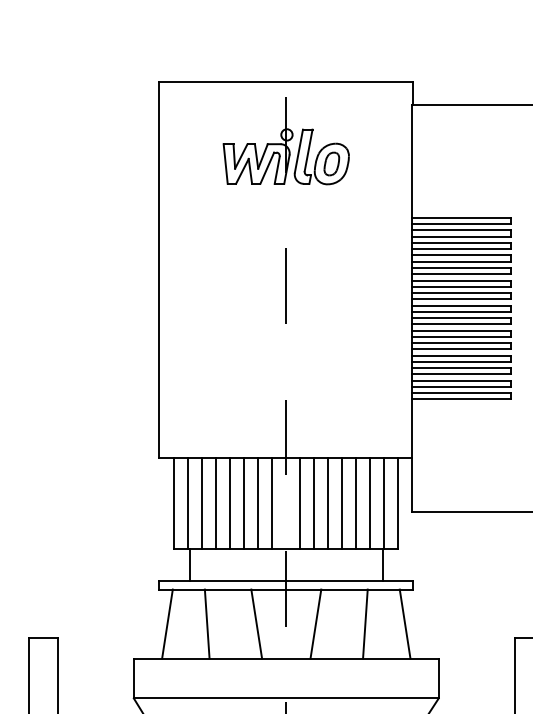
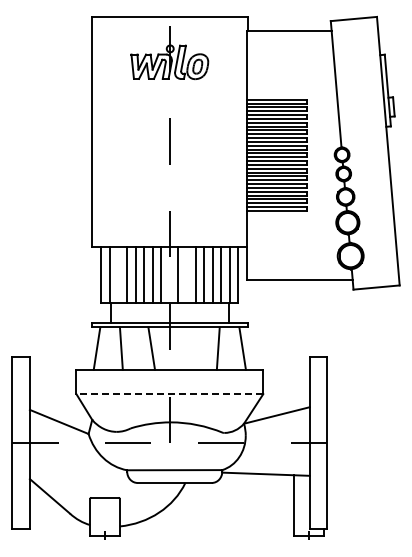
line: (202, 503) -> (118, 274), removed
line: (315, 503) -> (187, 274), removed
line: (315, 623) -> (187, 348), removed
line: (285, 698) -> (169, 394), solid -> dashed

